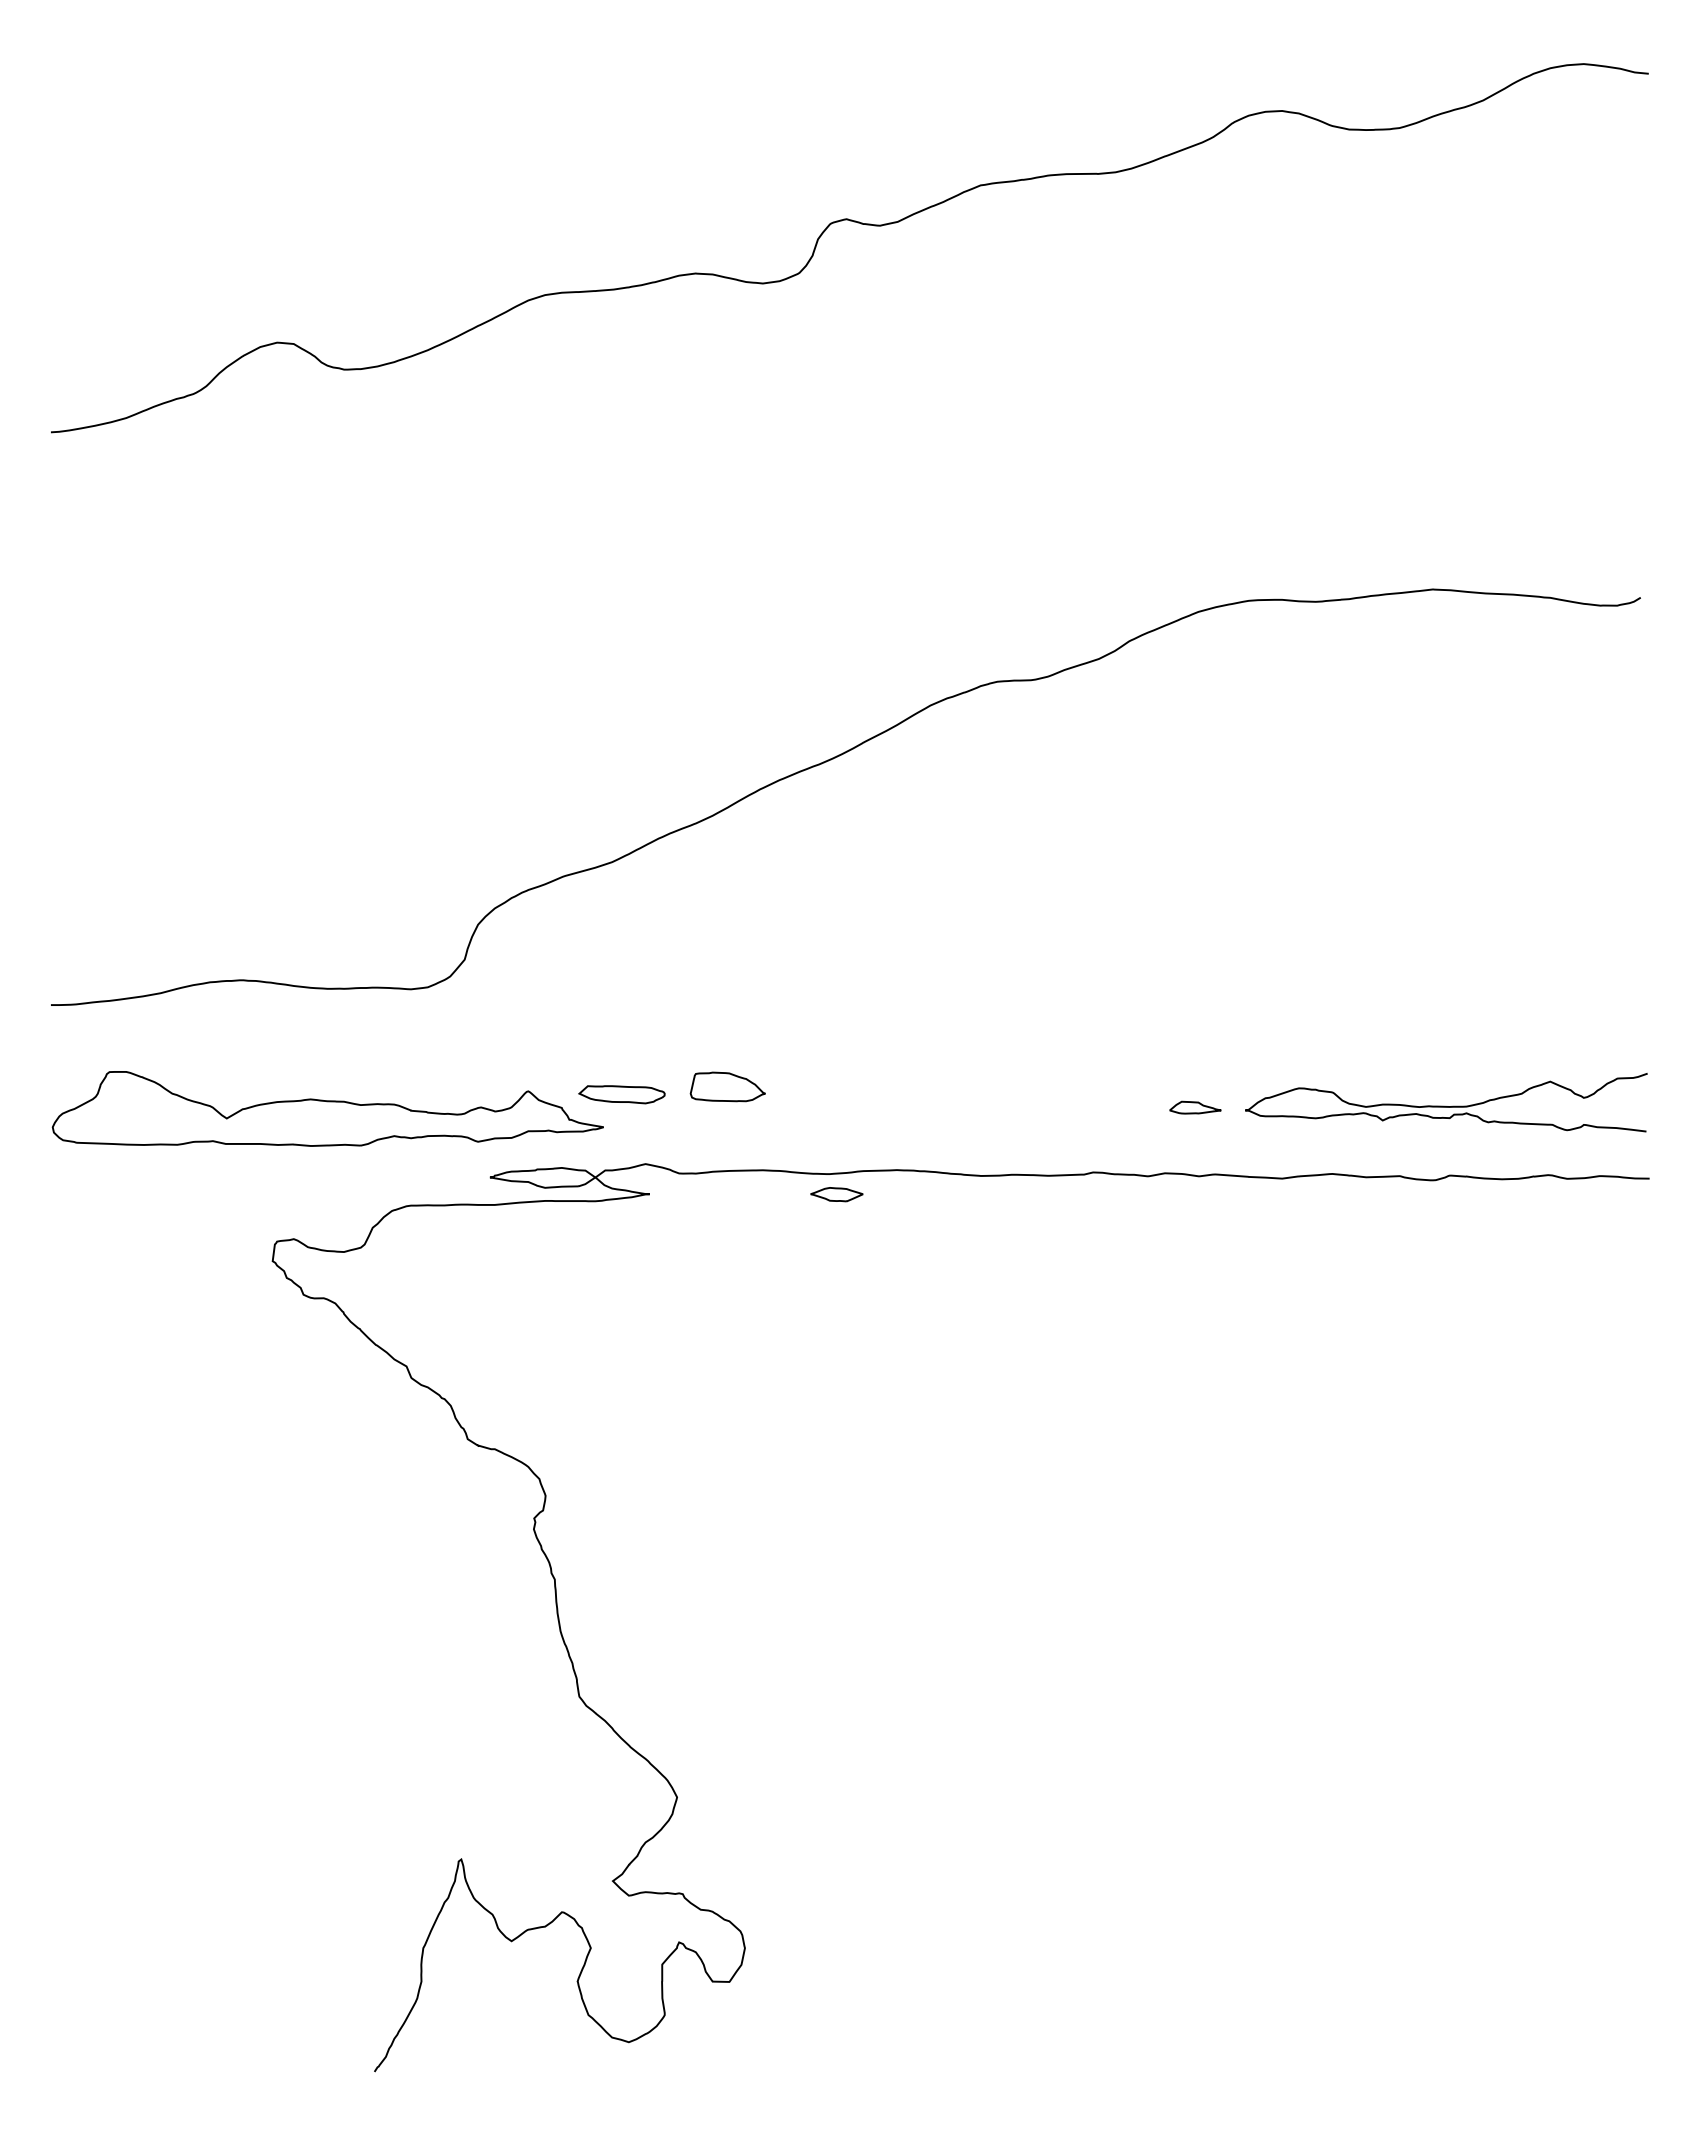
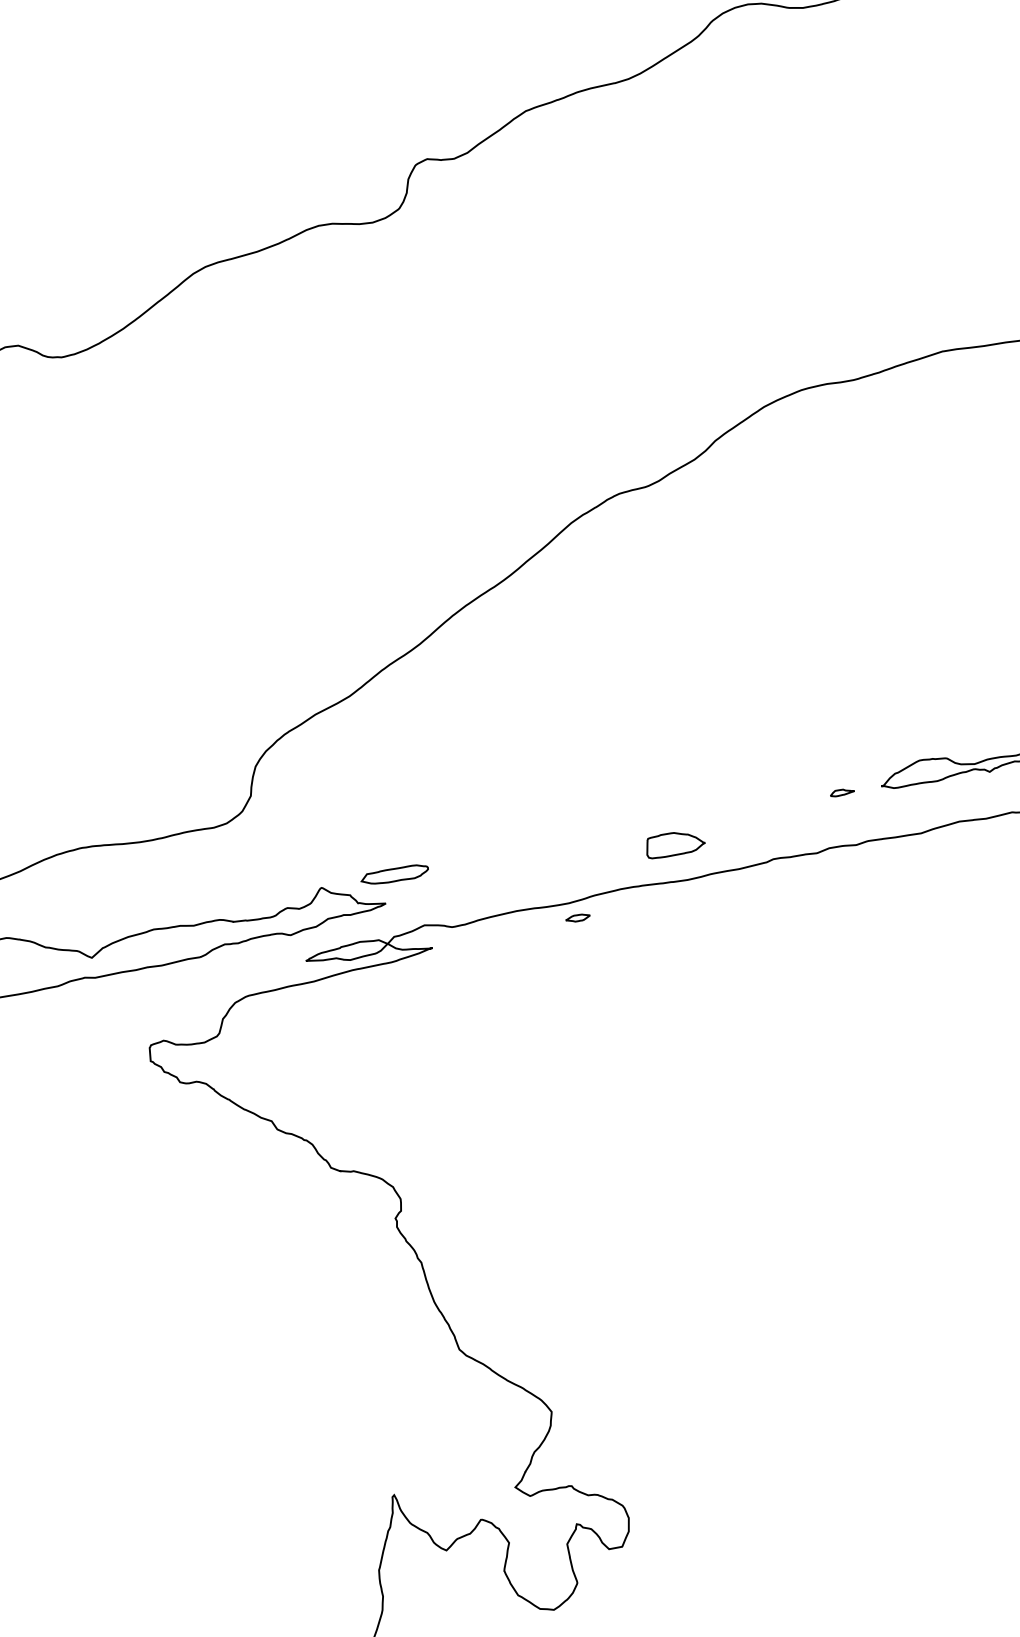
part: (727, 1086) -> (674, 843), moved
part: (1195, 1107) -> (842, 792), size x0.6
part: (836, 1194) -> (577, 917), size x0.6

